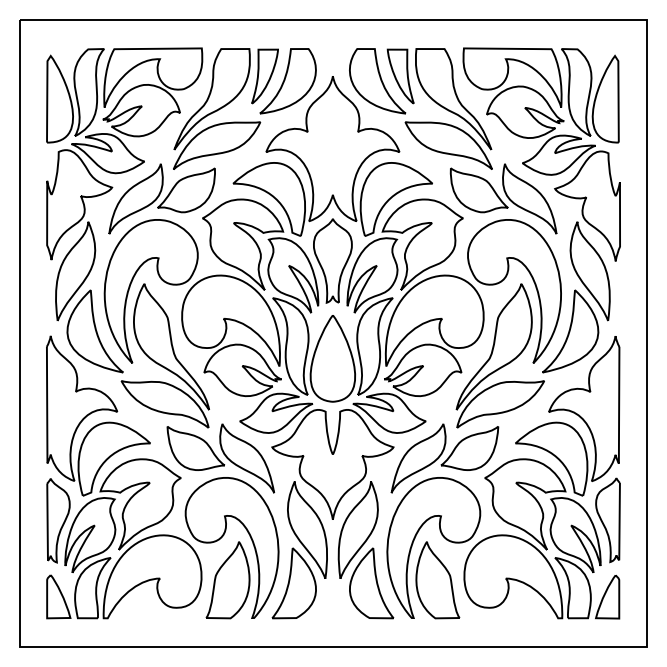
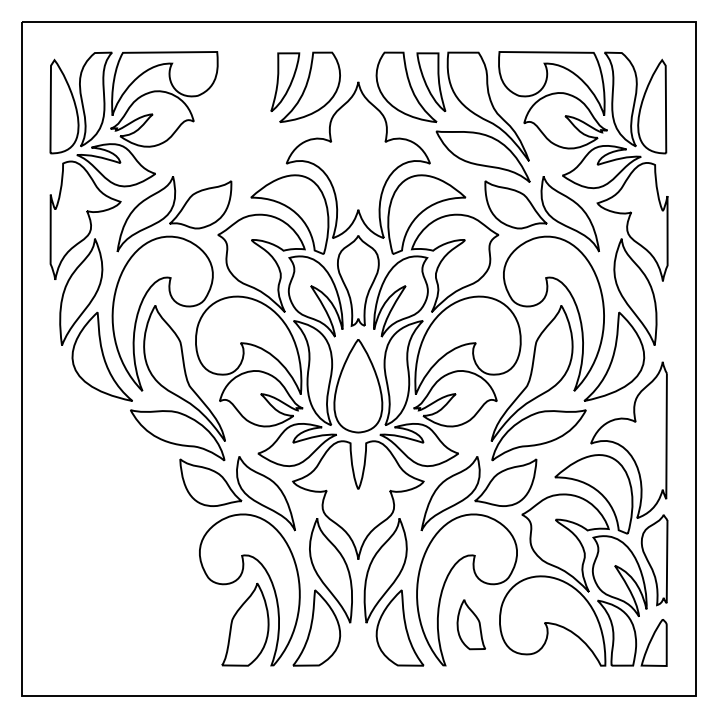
part: (216, 108) -> (233, 116), removed
part: (124, 476) -> (133, 513), removed
part: (437, 580) -> (471, 624), size x0.6

